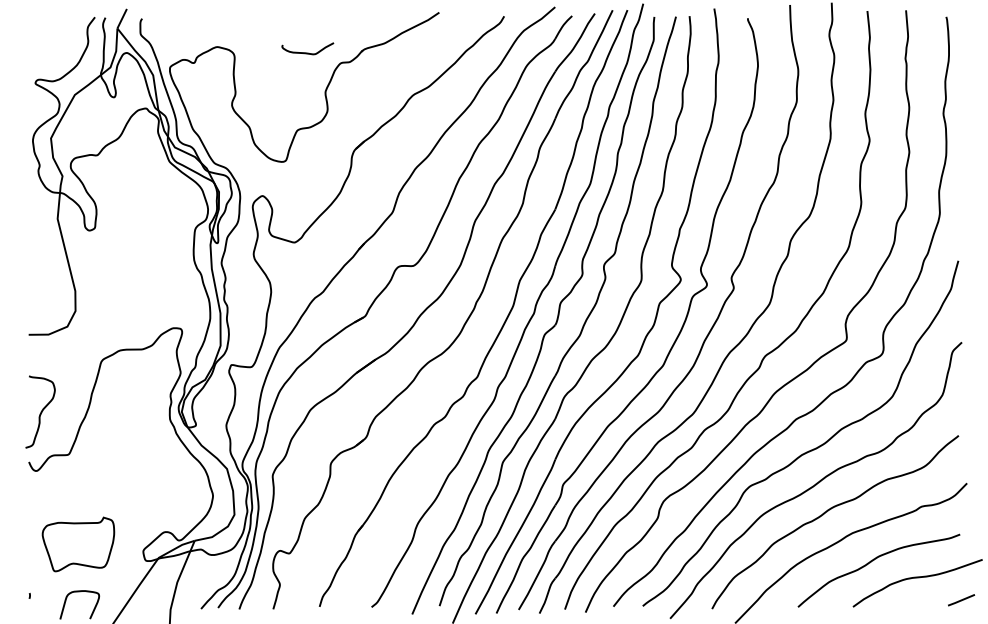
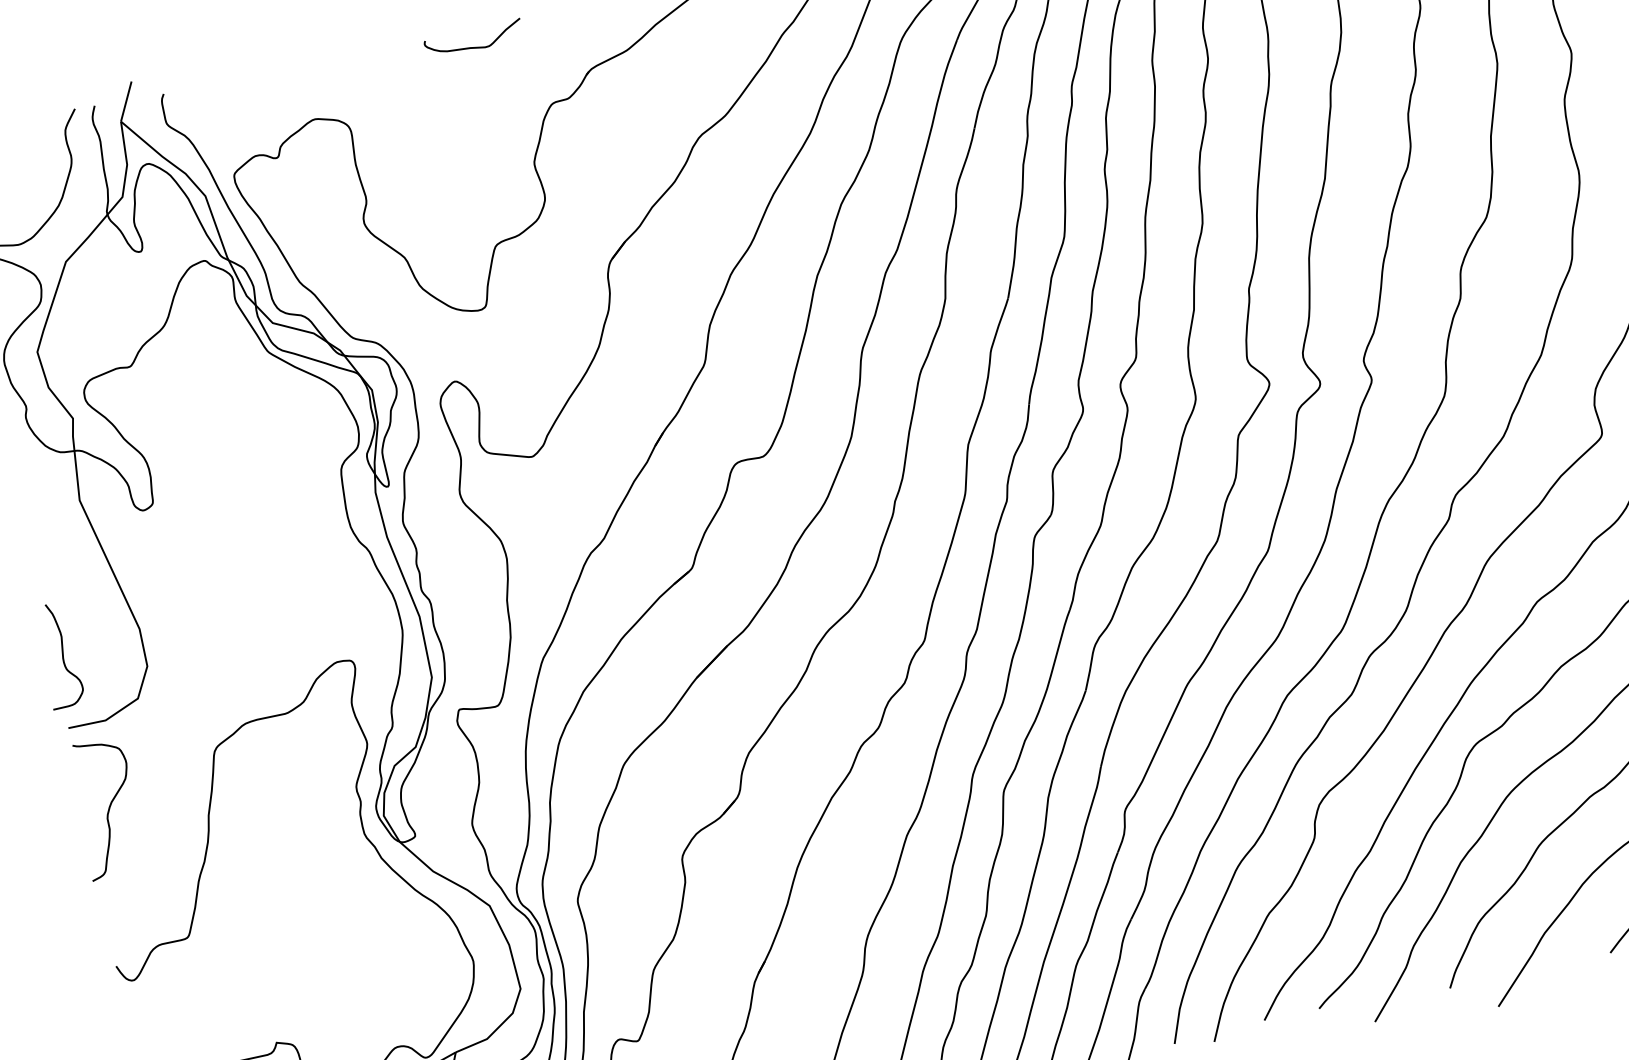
curve: (307, 52) -> (473, 45), moved
curve: (32, 296) -> (61, 655), added
curve: (40, 411) -> (107, 807), moved

